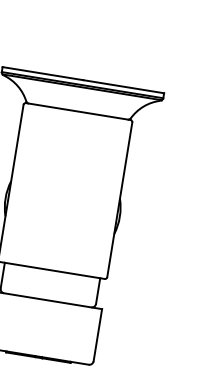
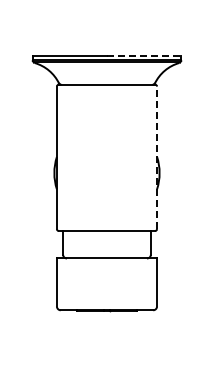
line: (124, 86) -> (144, 55), solid -> dashed
line: (120, 199) -> (157, 157), solid -> dashed

